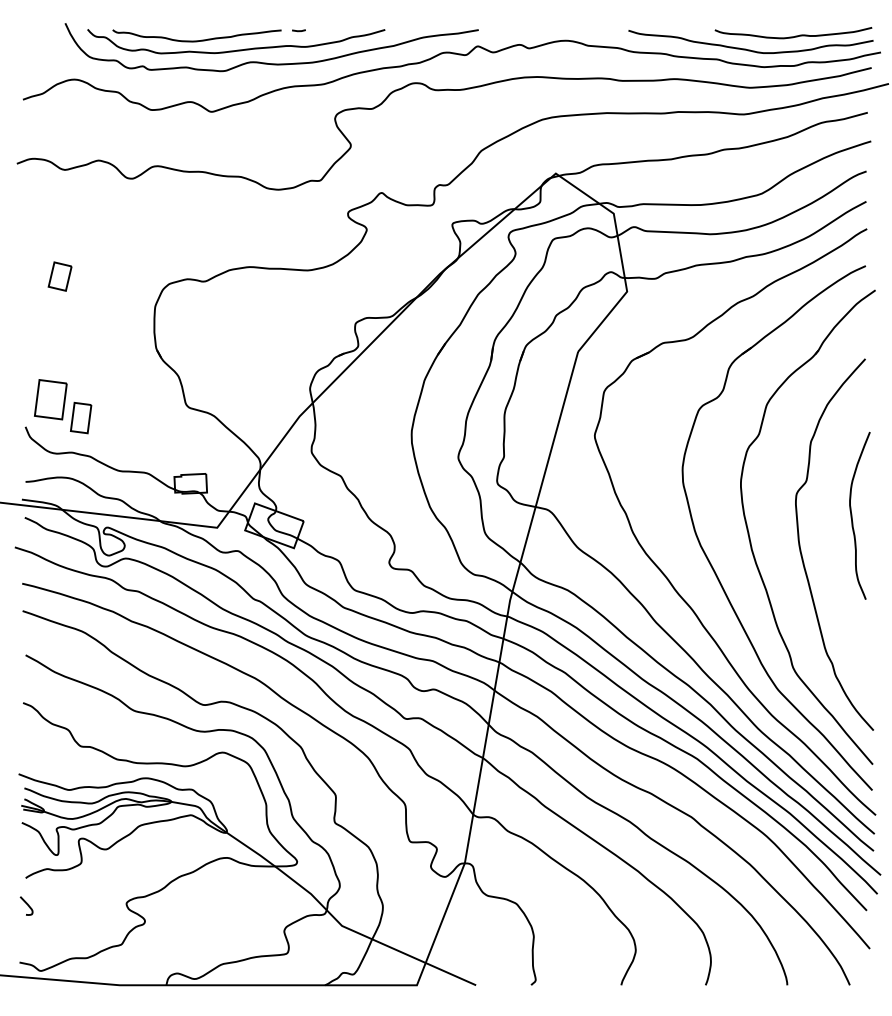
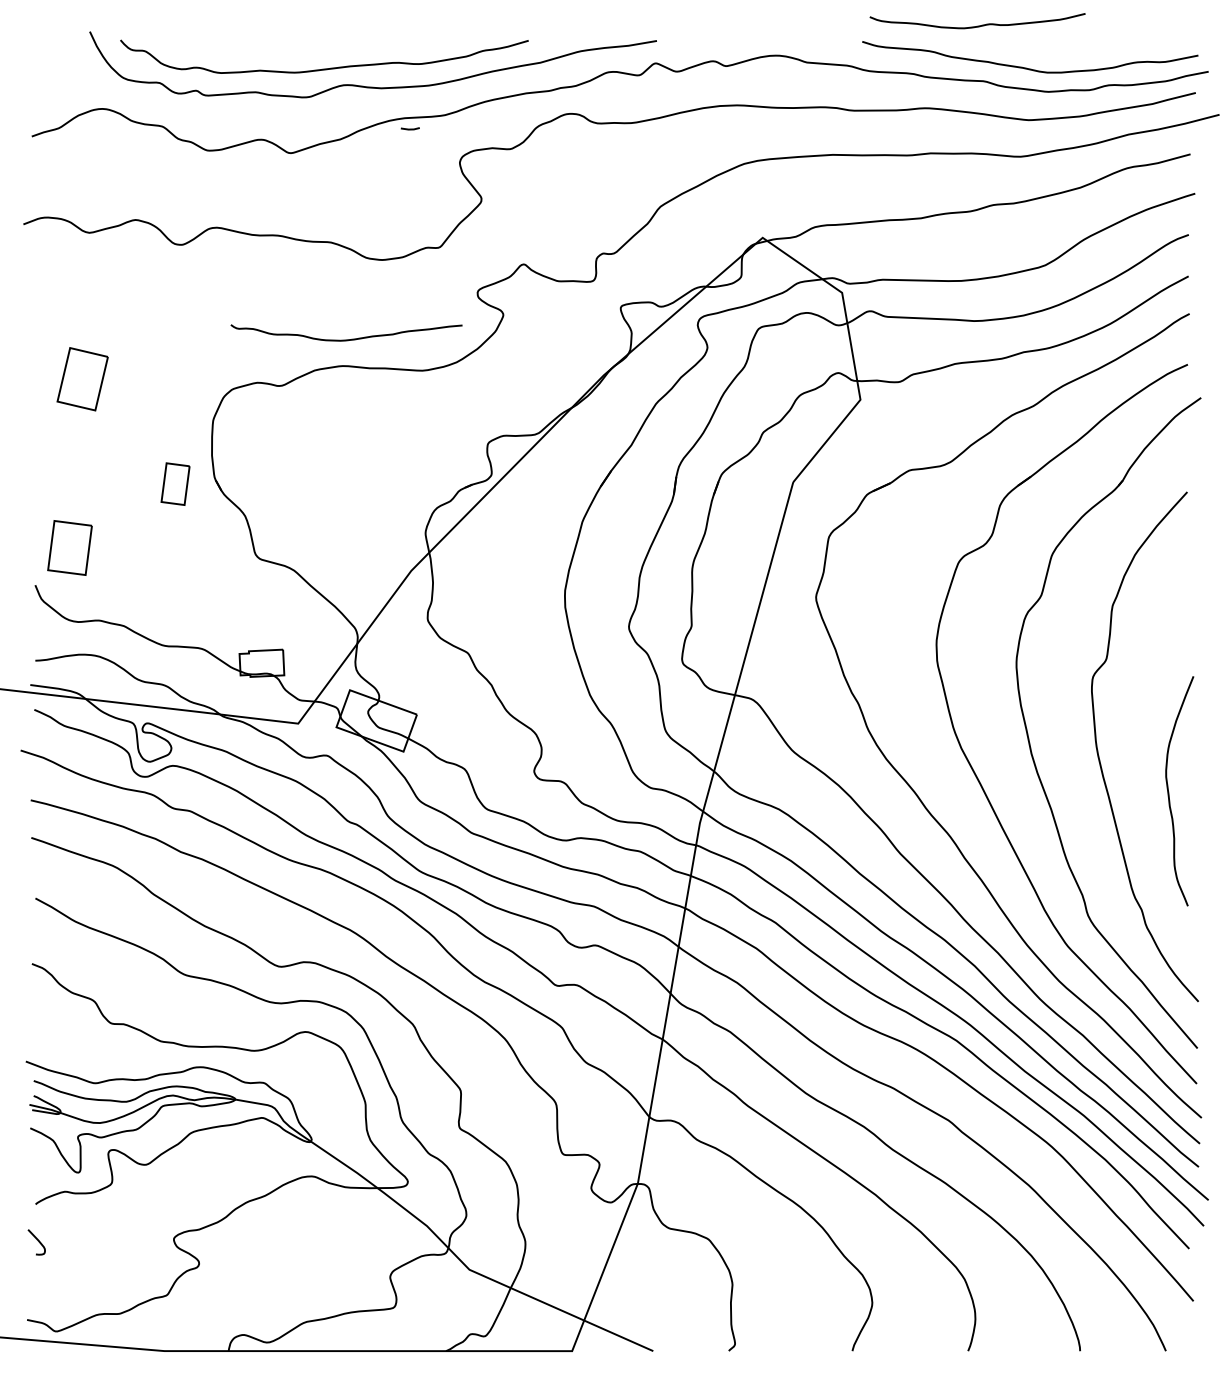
line: (298, 30) -> (409, 128), moved
curve: (793, 36) -> (977, 25), moved
curve: (197, 40) -> (346, 339), moved
part: (59, 276) -> (82, 378), size x1.6
part: (81, 417) -> (175, 483), moved
curve: (852, 516) -> (1169, 792), moved

